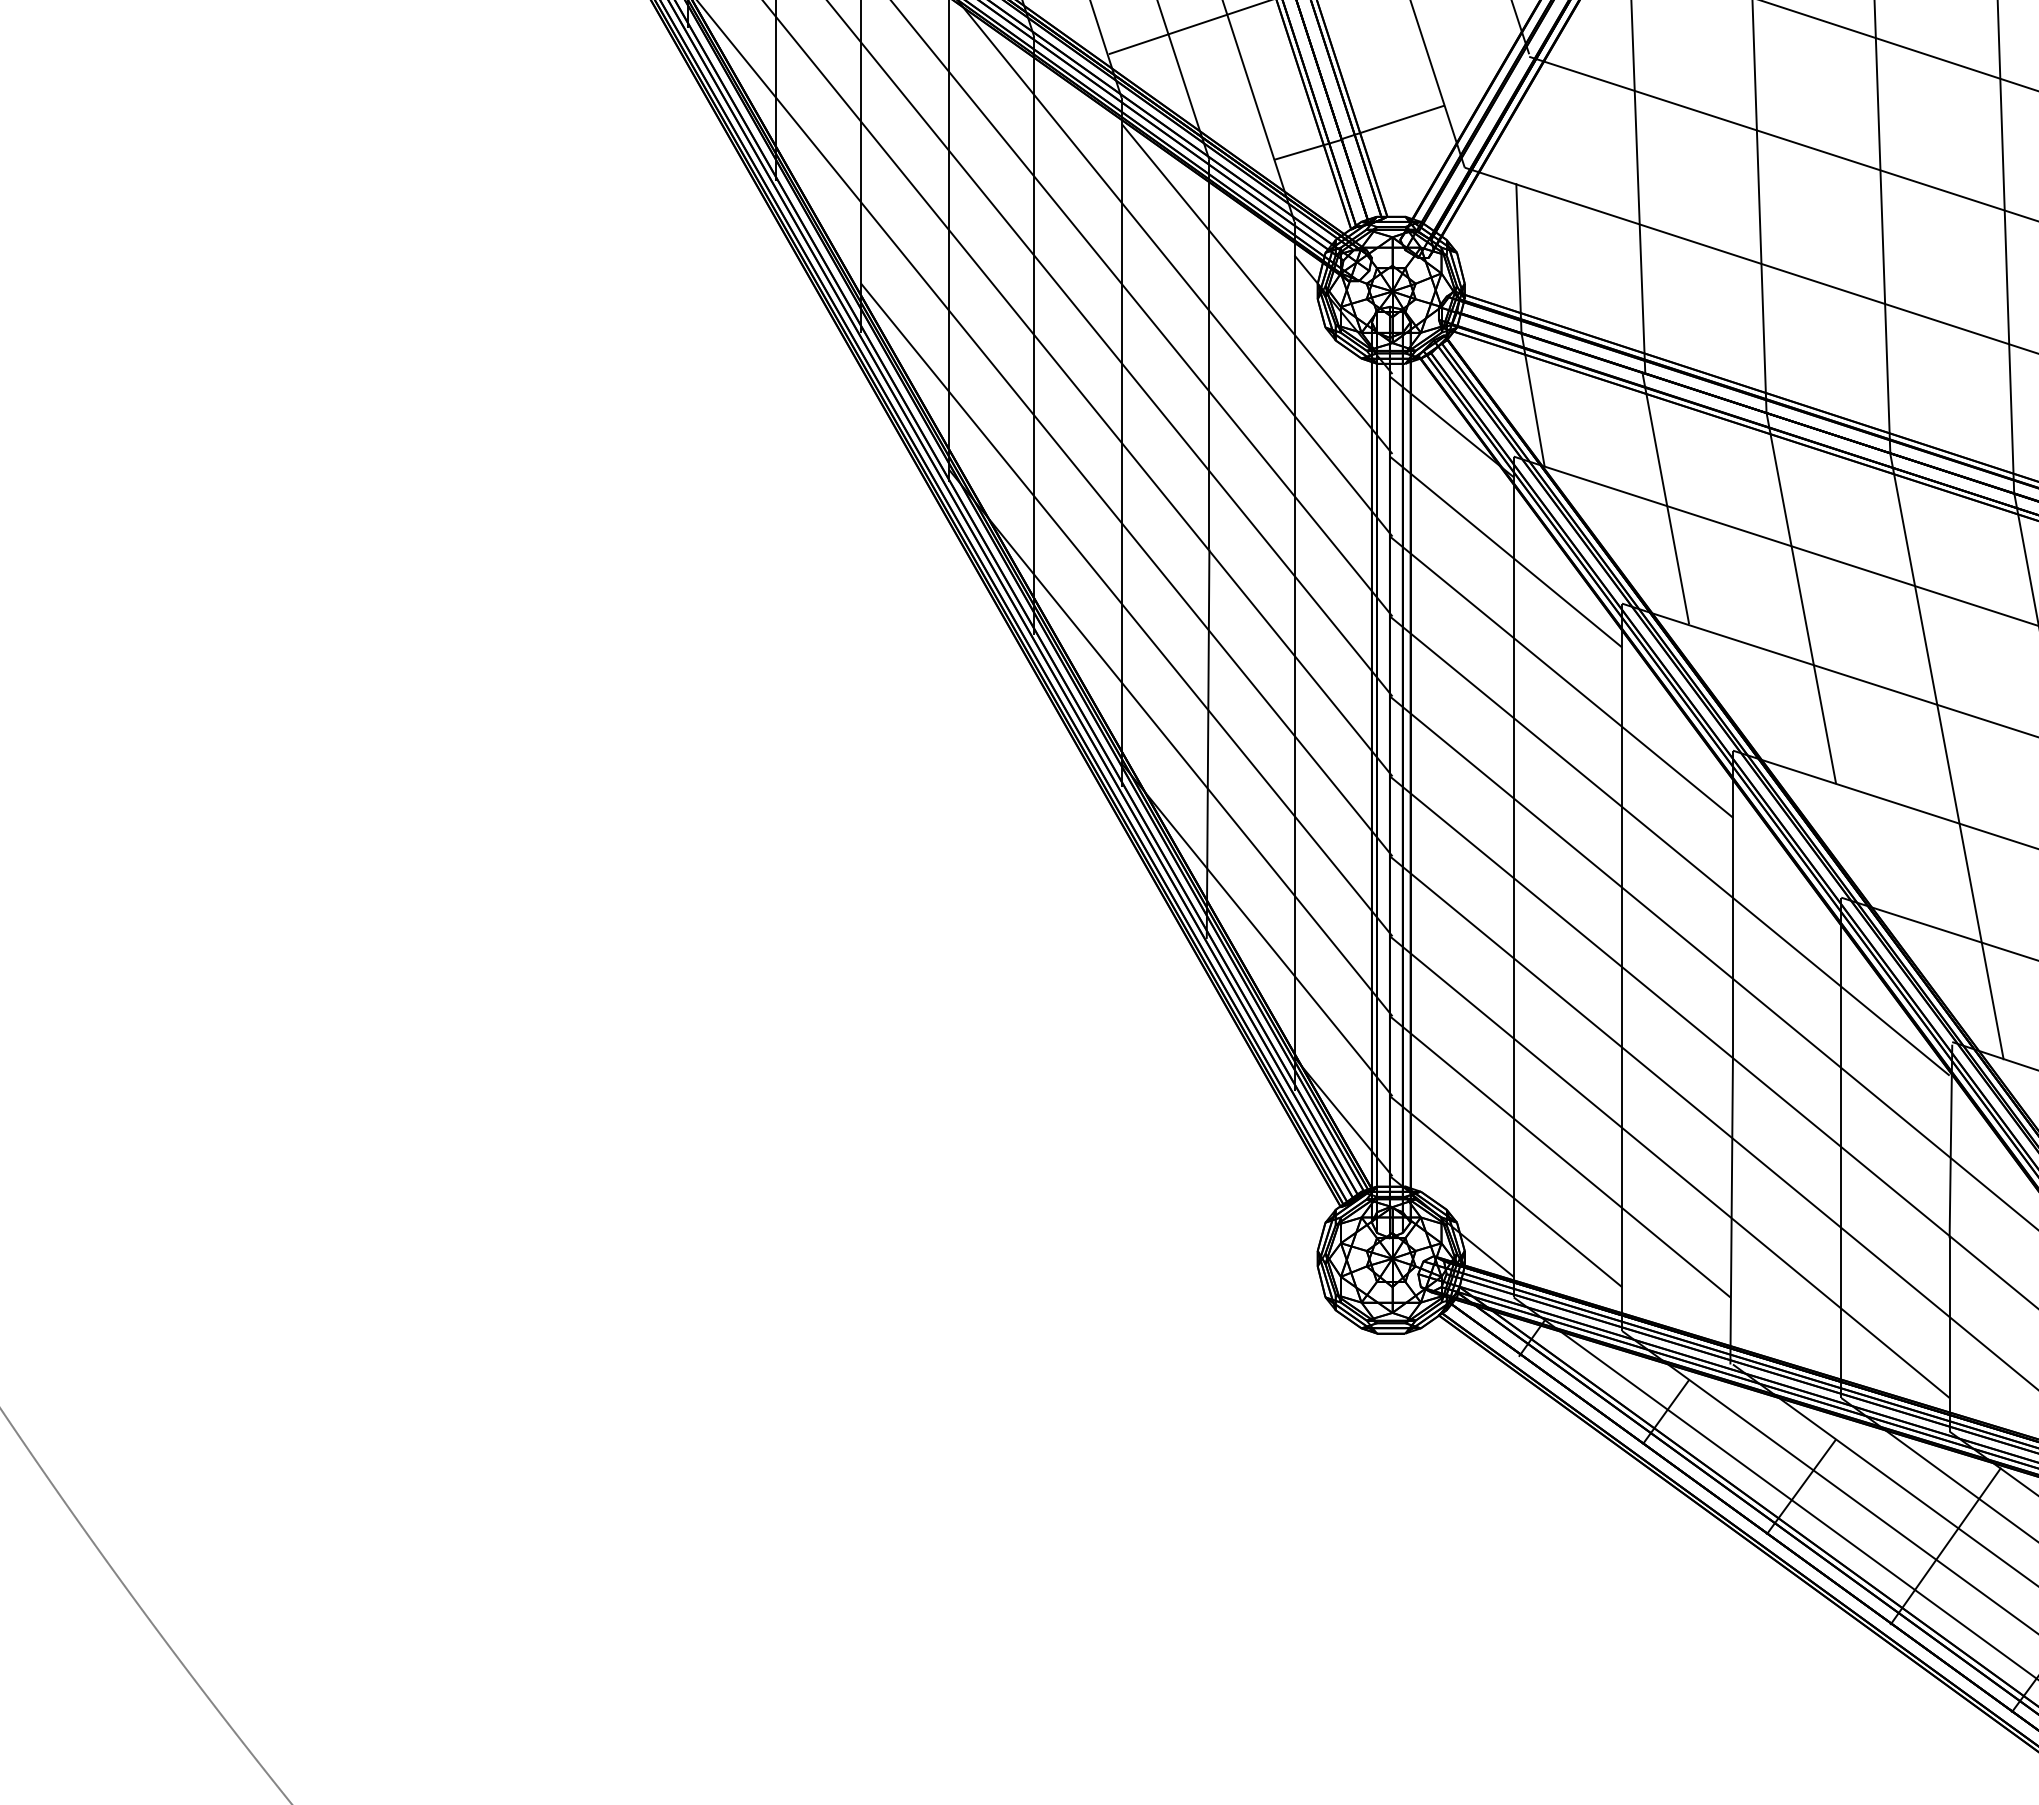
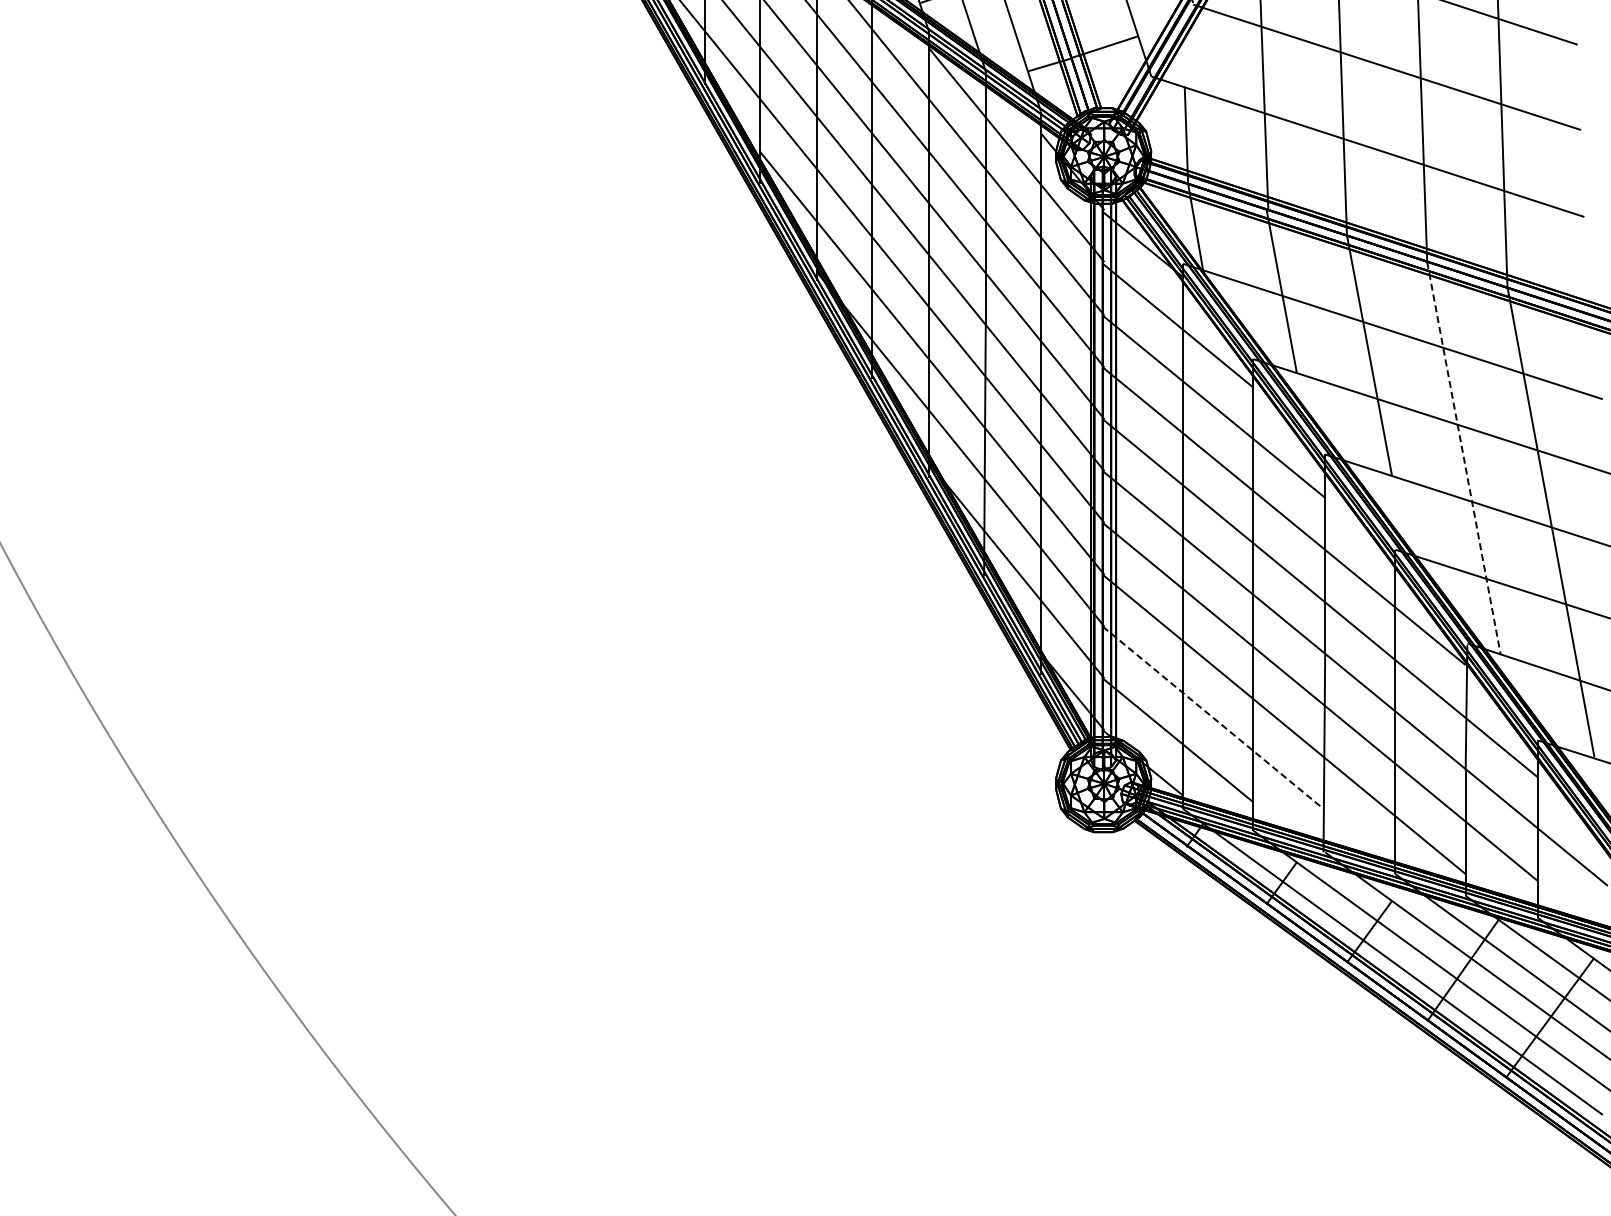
line: (1947, 756) -> (1464, 458), solid -> dashed
line: (1560, 1157) -> (1213, 718), solid -> dashed

